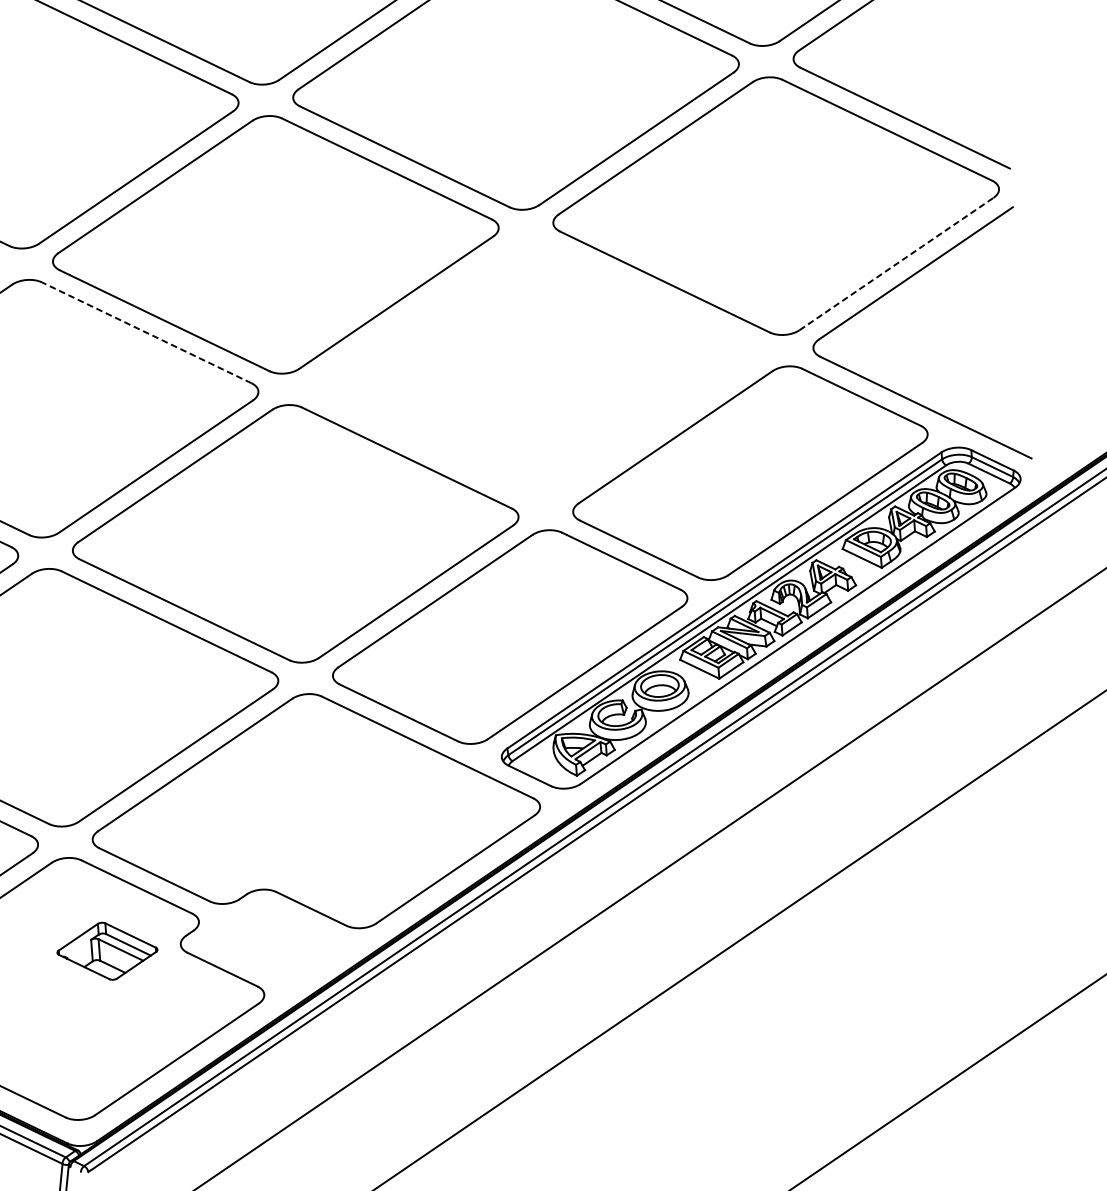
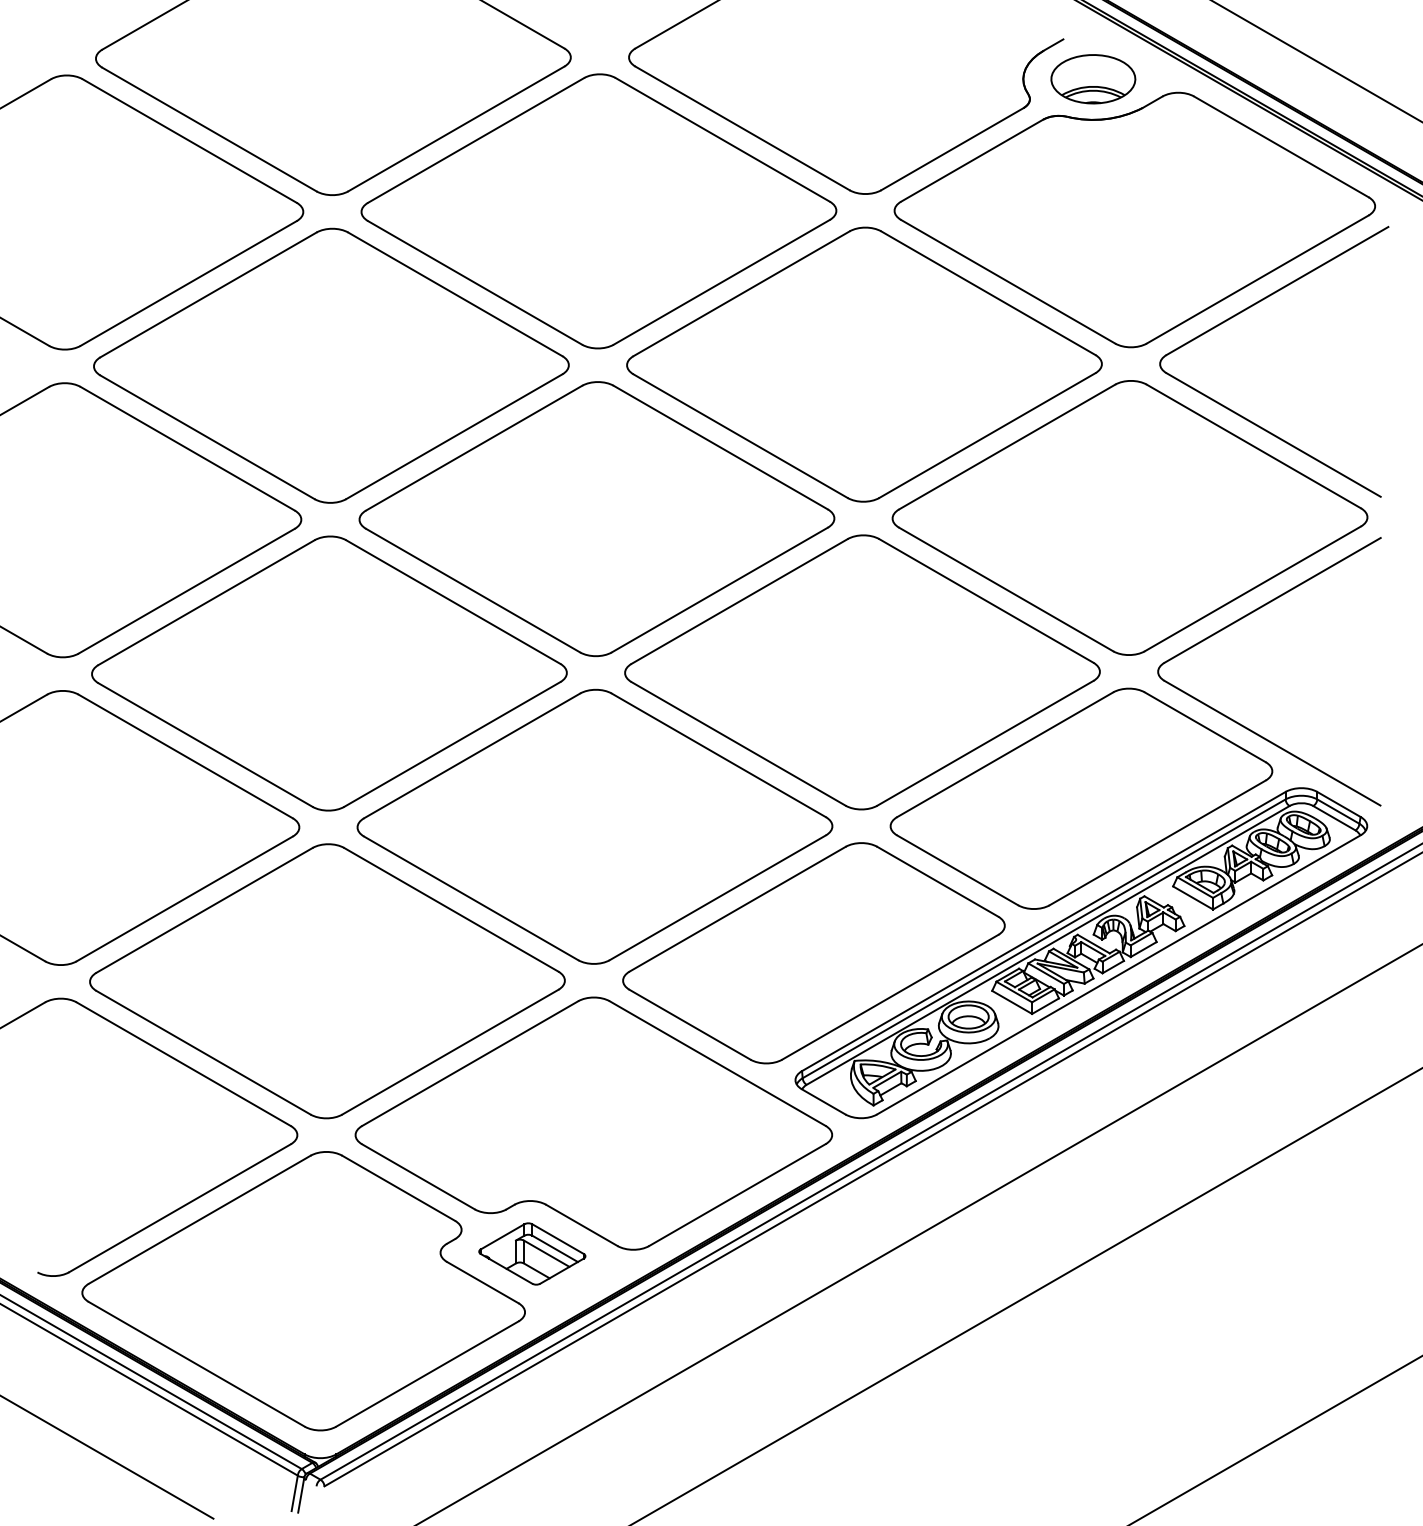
line: (896, 263) -> (1252, 588), dashed -> solid
line: (147, 333) -> (453, 602), dashed -> solid
part: (535, 370) -> (862, 672), added
part: (107, 950) -> (532, 1253), moved

